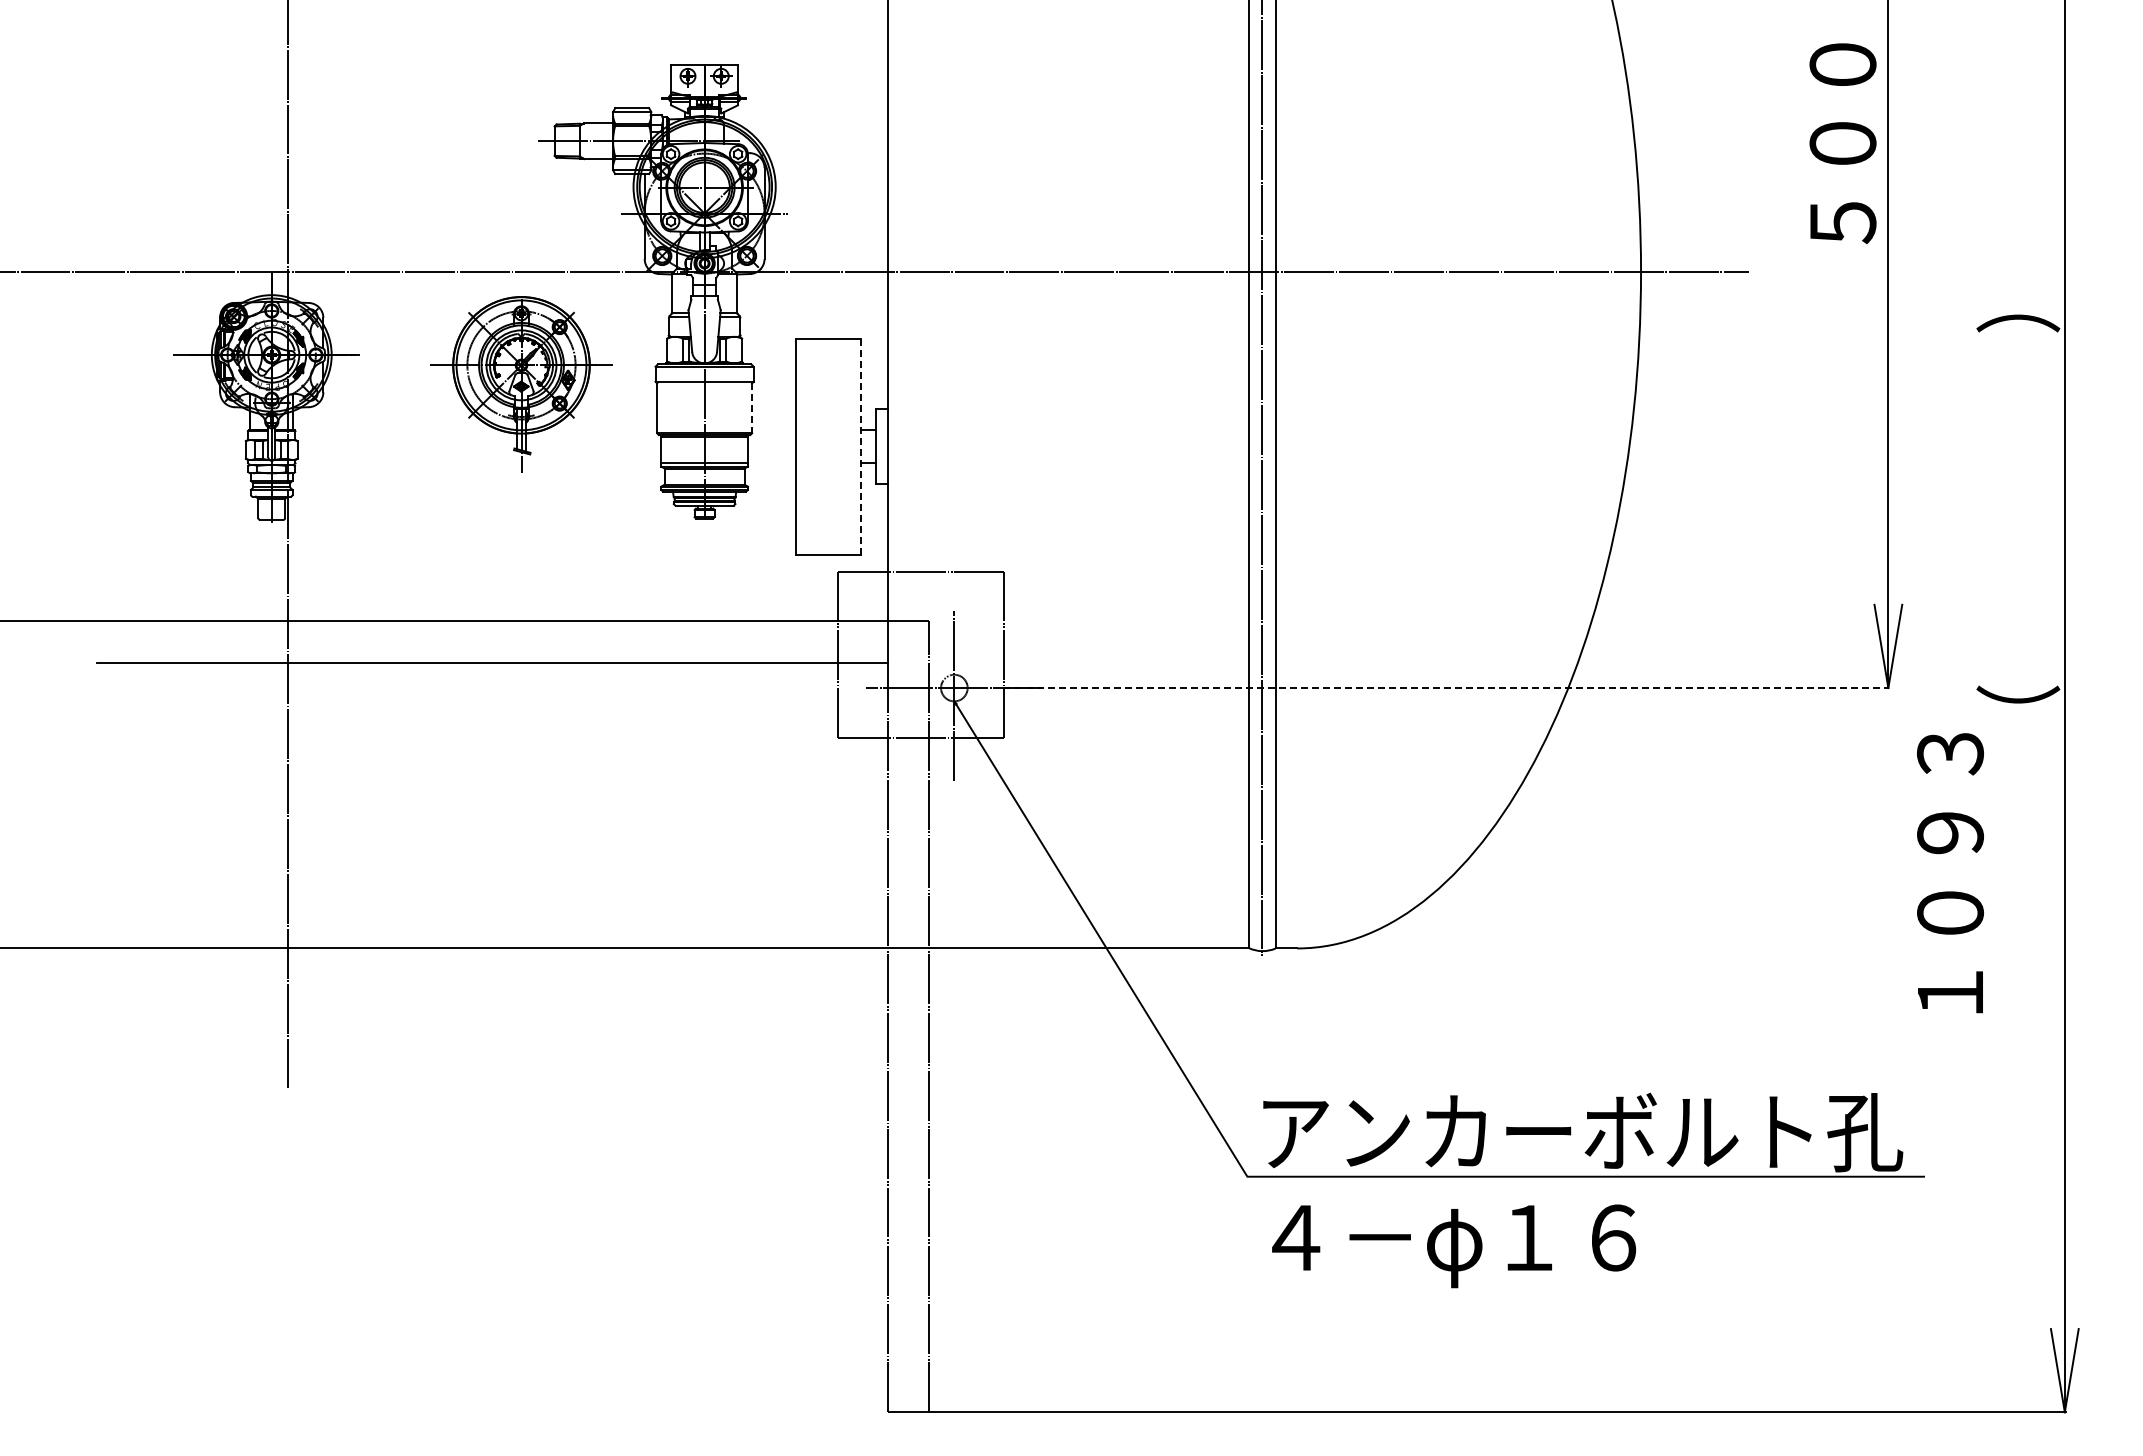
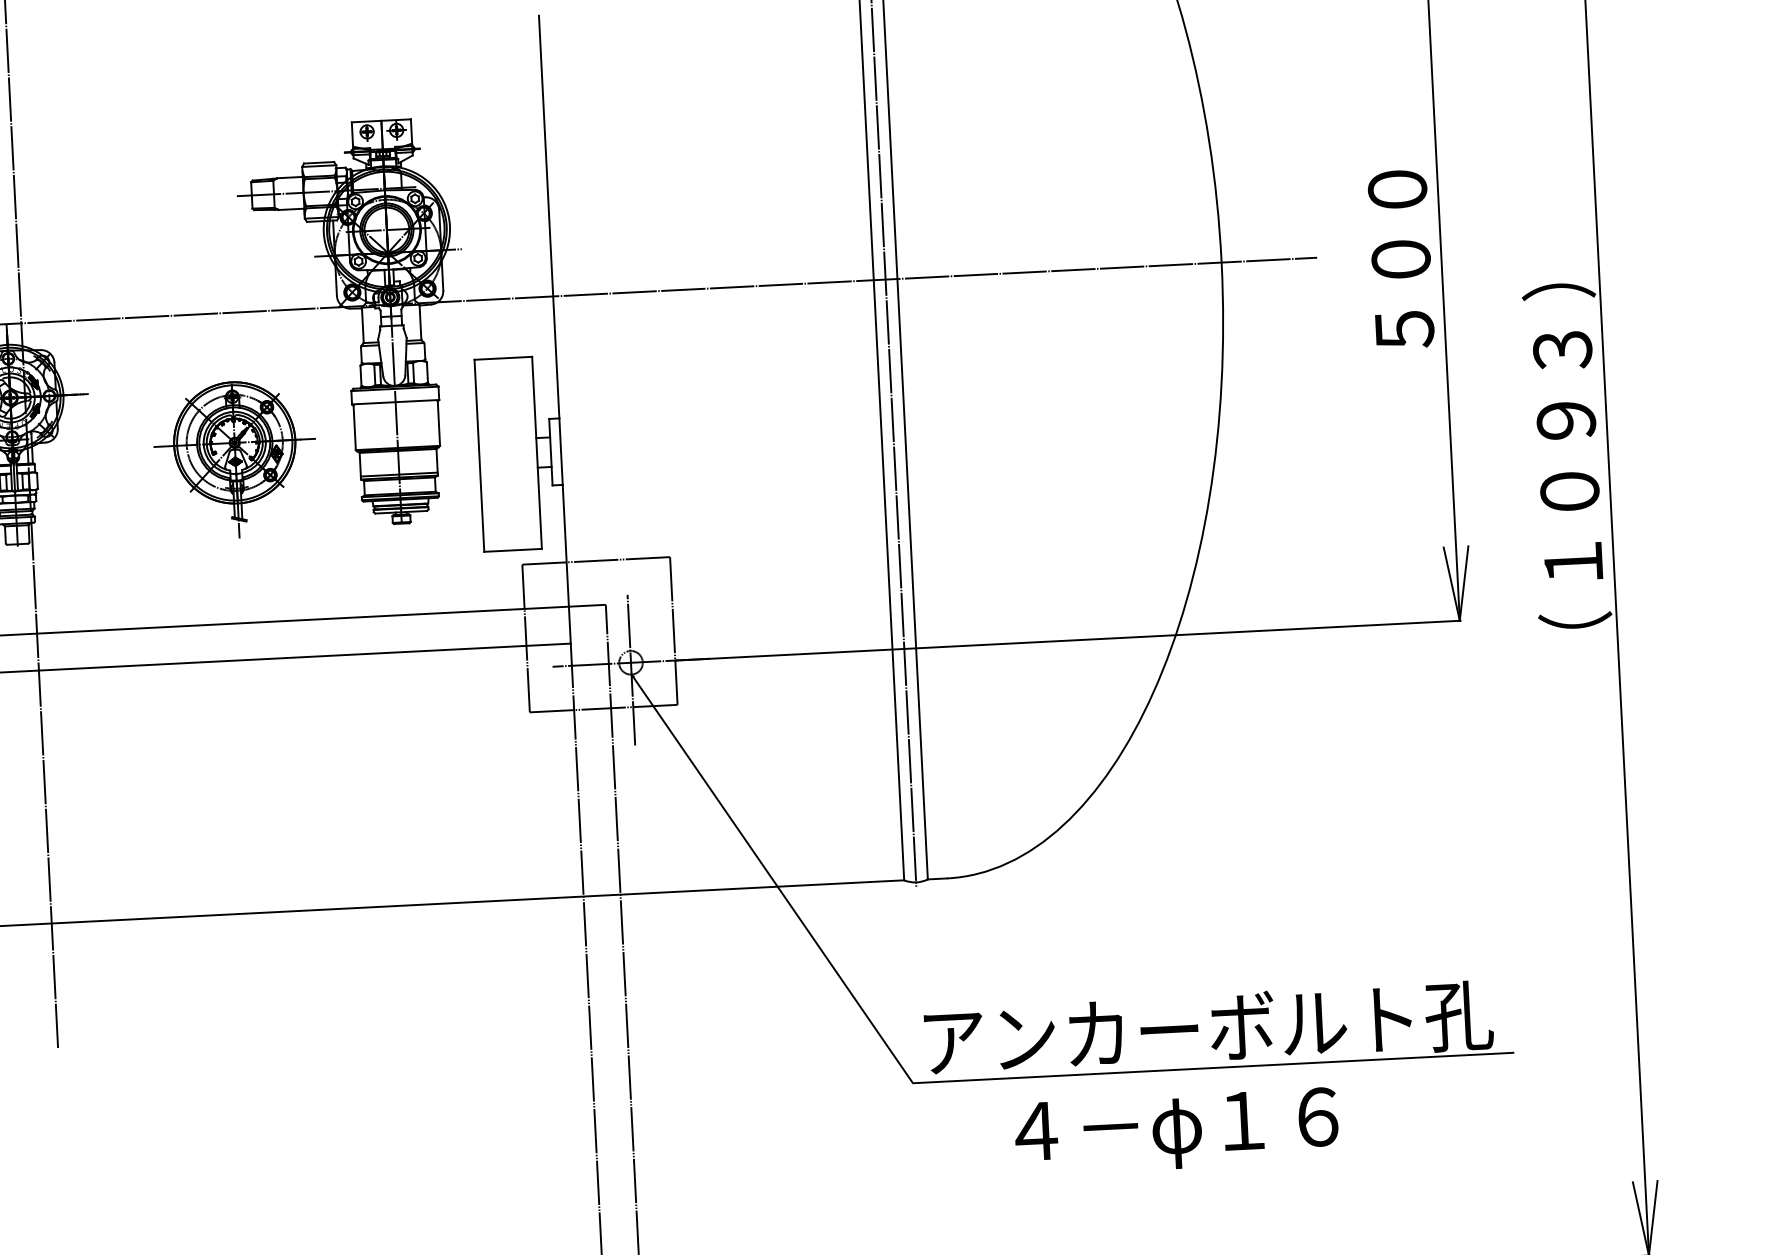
text: (1842, 143) -> (1400, 259), moved
part: (521, 384) -> (235, 459), moved
line: (752, 408) -> (439, 423), dashed -> solid
line: (860, 447) -> (536, 453), dashed -> solid
line: (1447, 688) -> (1068, 641), dashed -> solid
text: (1950, 873) -> (1568, 456), moved
text: (1454, 1246) -> (1177, 1131), moved

